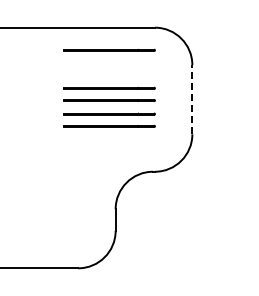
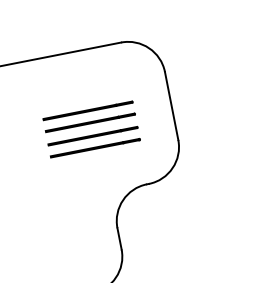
line: (109, 49) -> (80, 72), removed
line: (192, 99) -> (171, 105), dashed -> solid

